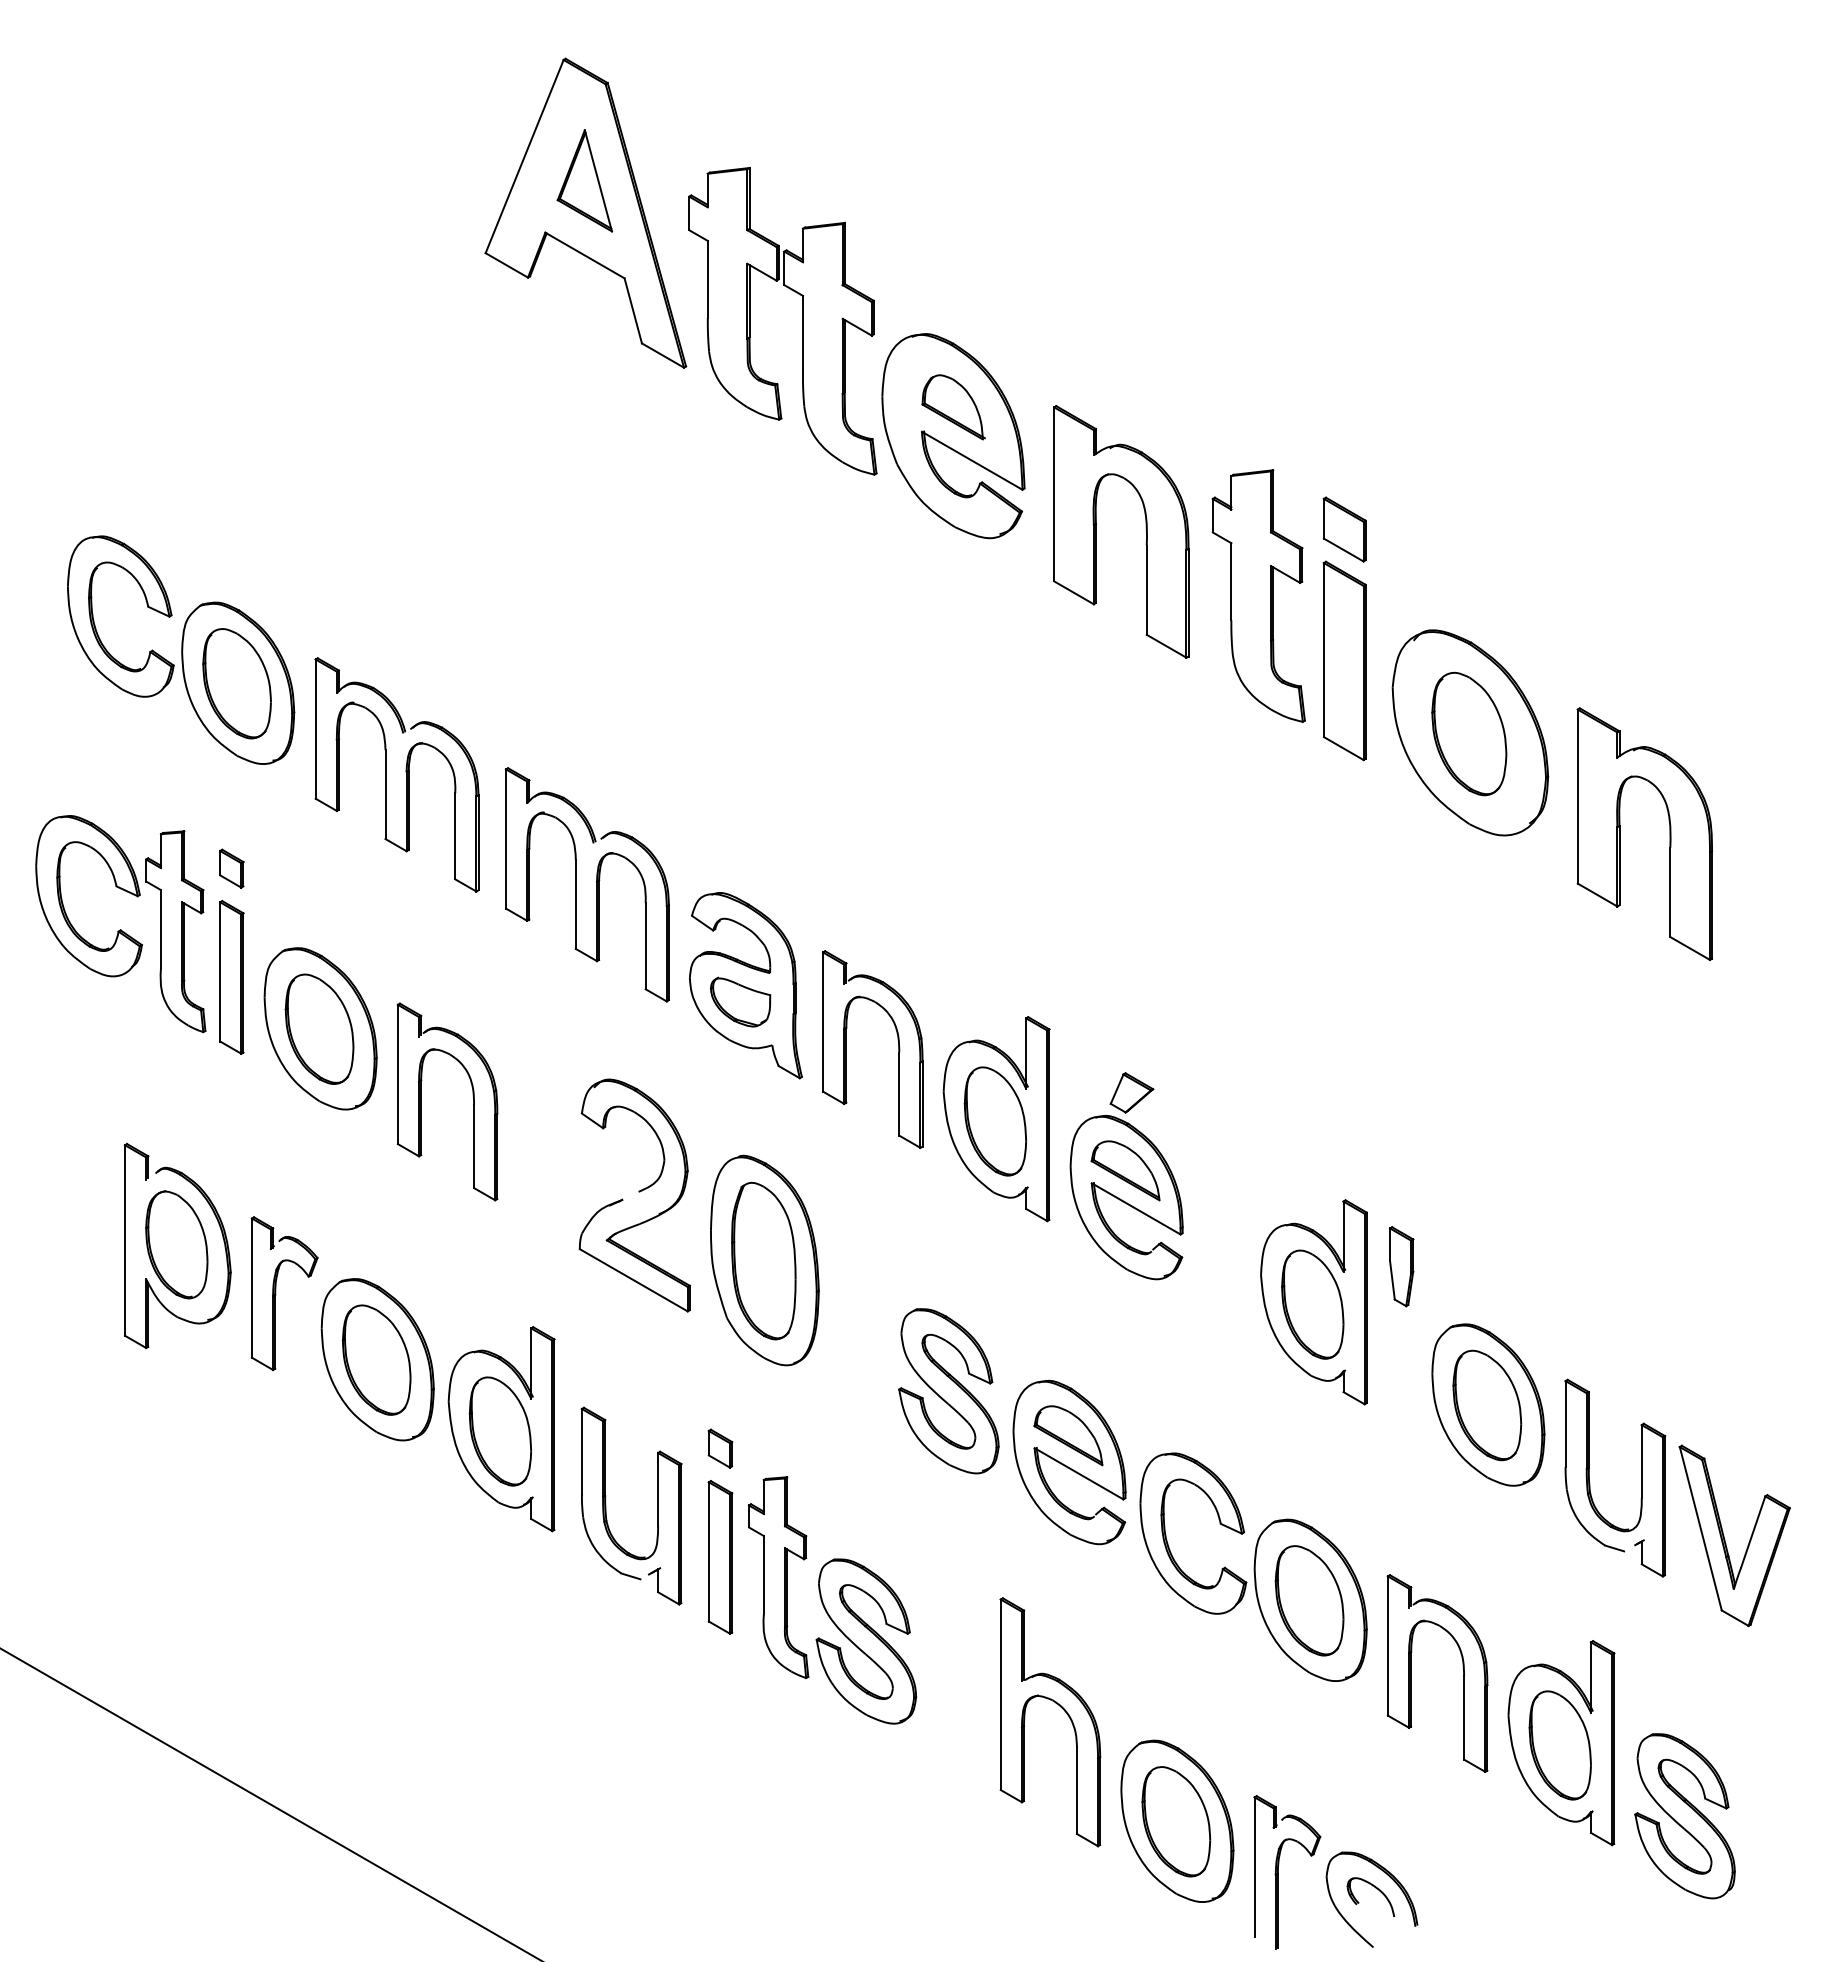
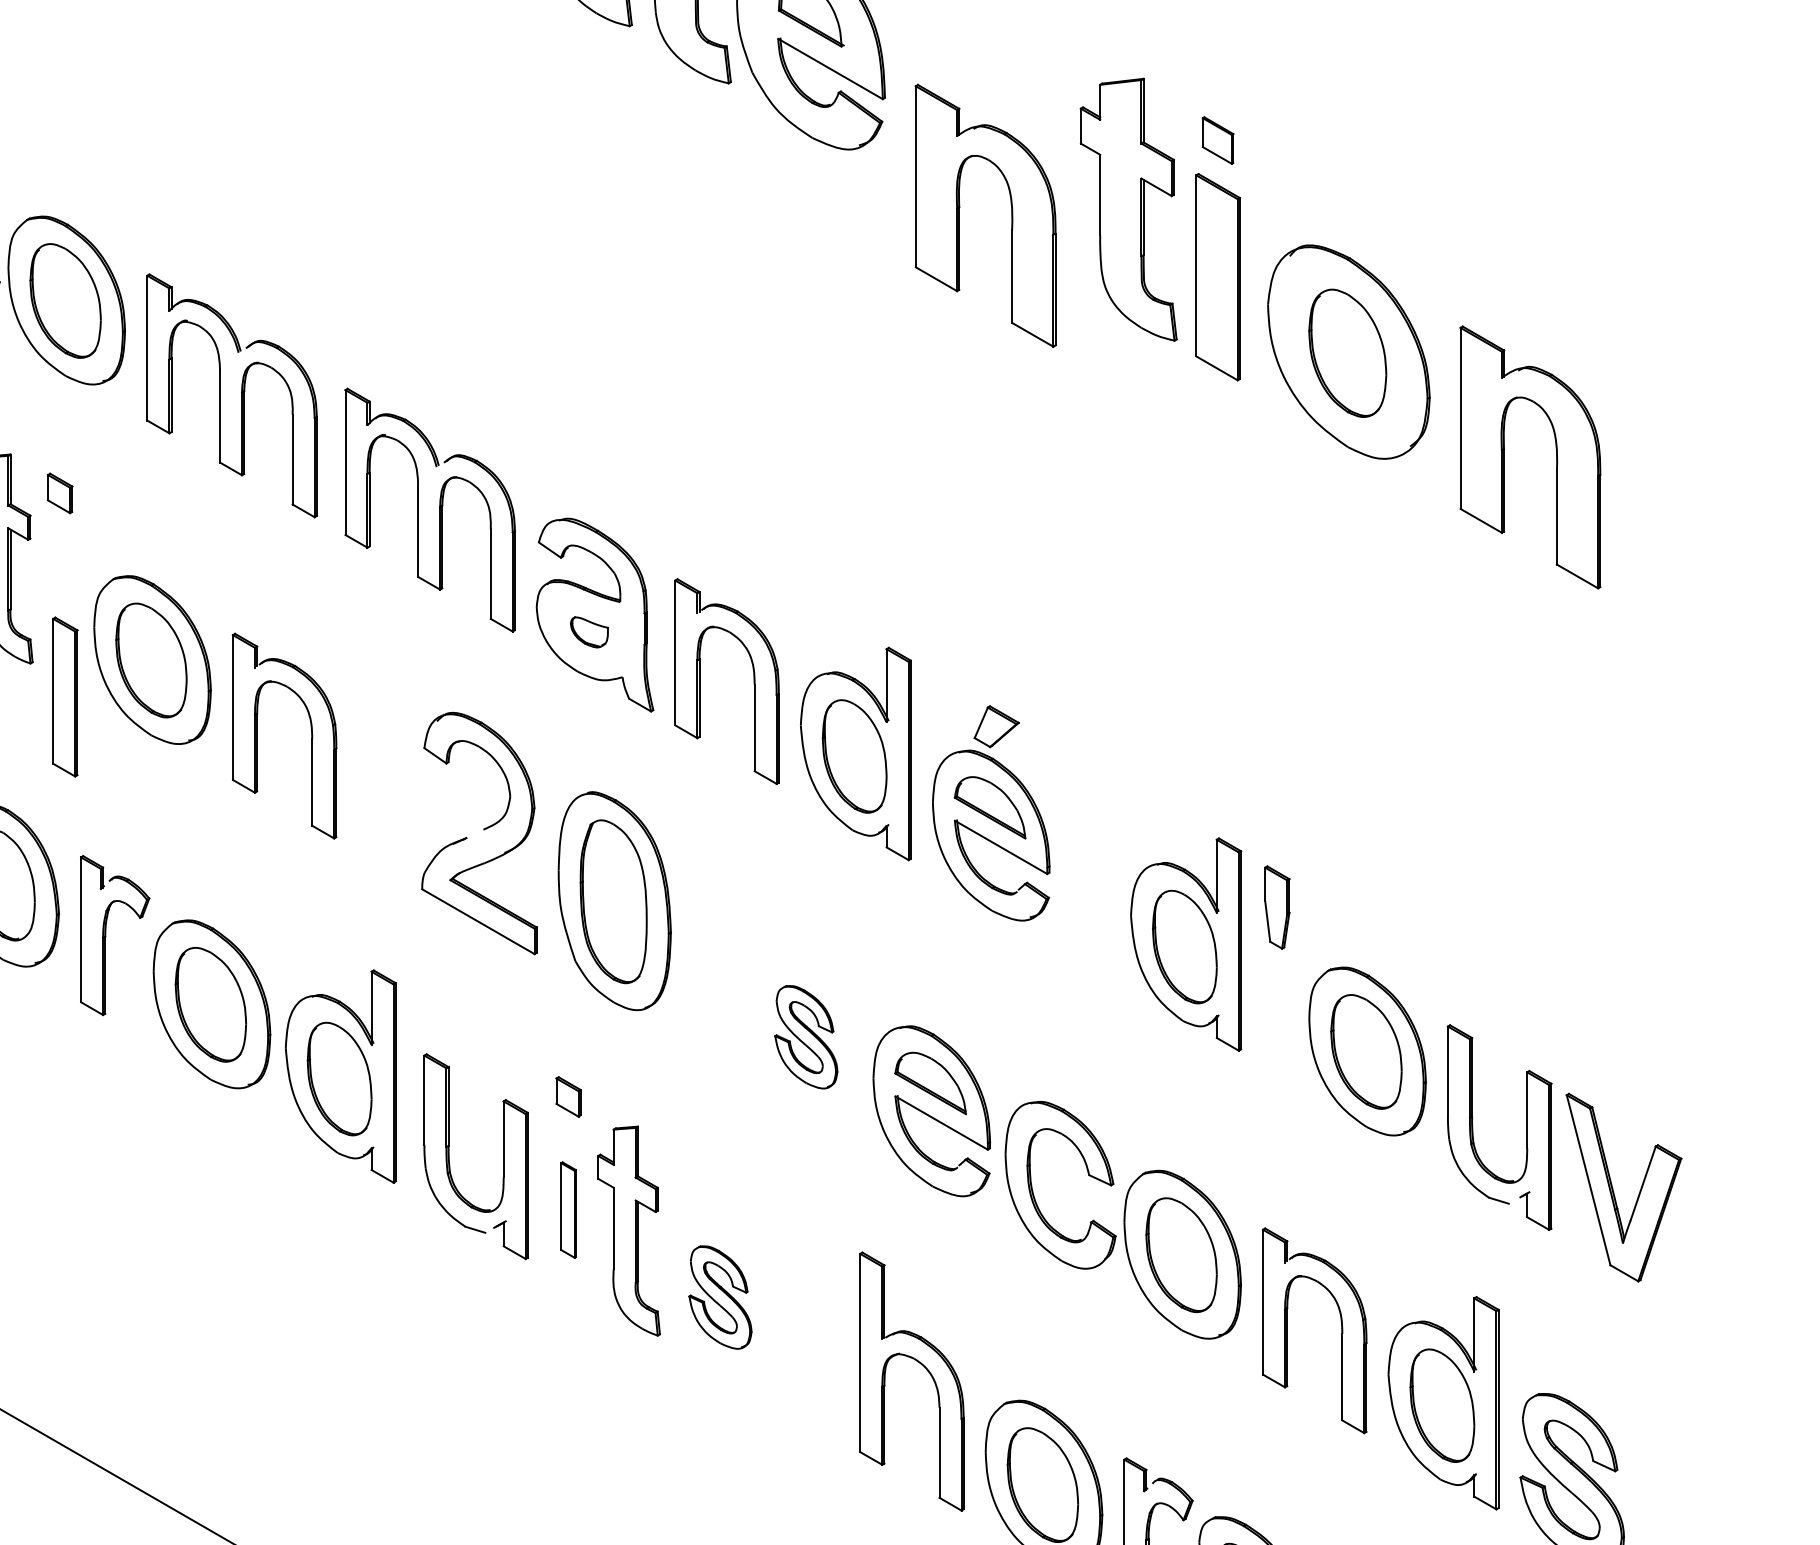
part: (1145, 528) -> (1010, 212), moved
part: (1344, 529) -> (1217, 140), size x0.7
part: (231, 977) -> (65, 697), moved
part: (740, 1001) -> (589, 631), size x0.6
part: (948, 1391) -> (805, 1037), size x0.6
part: (720, 1557) -> (568, 1210), size x0.6
part: (866, 1641) -> (720, 1297), size x0.6

